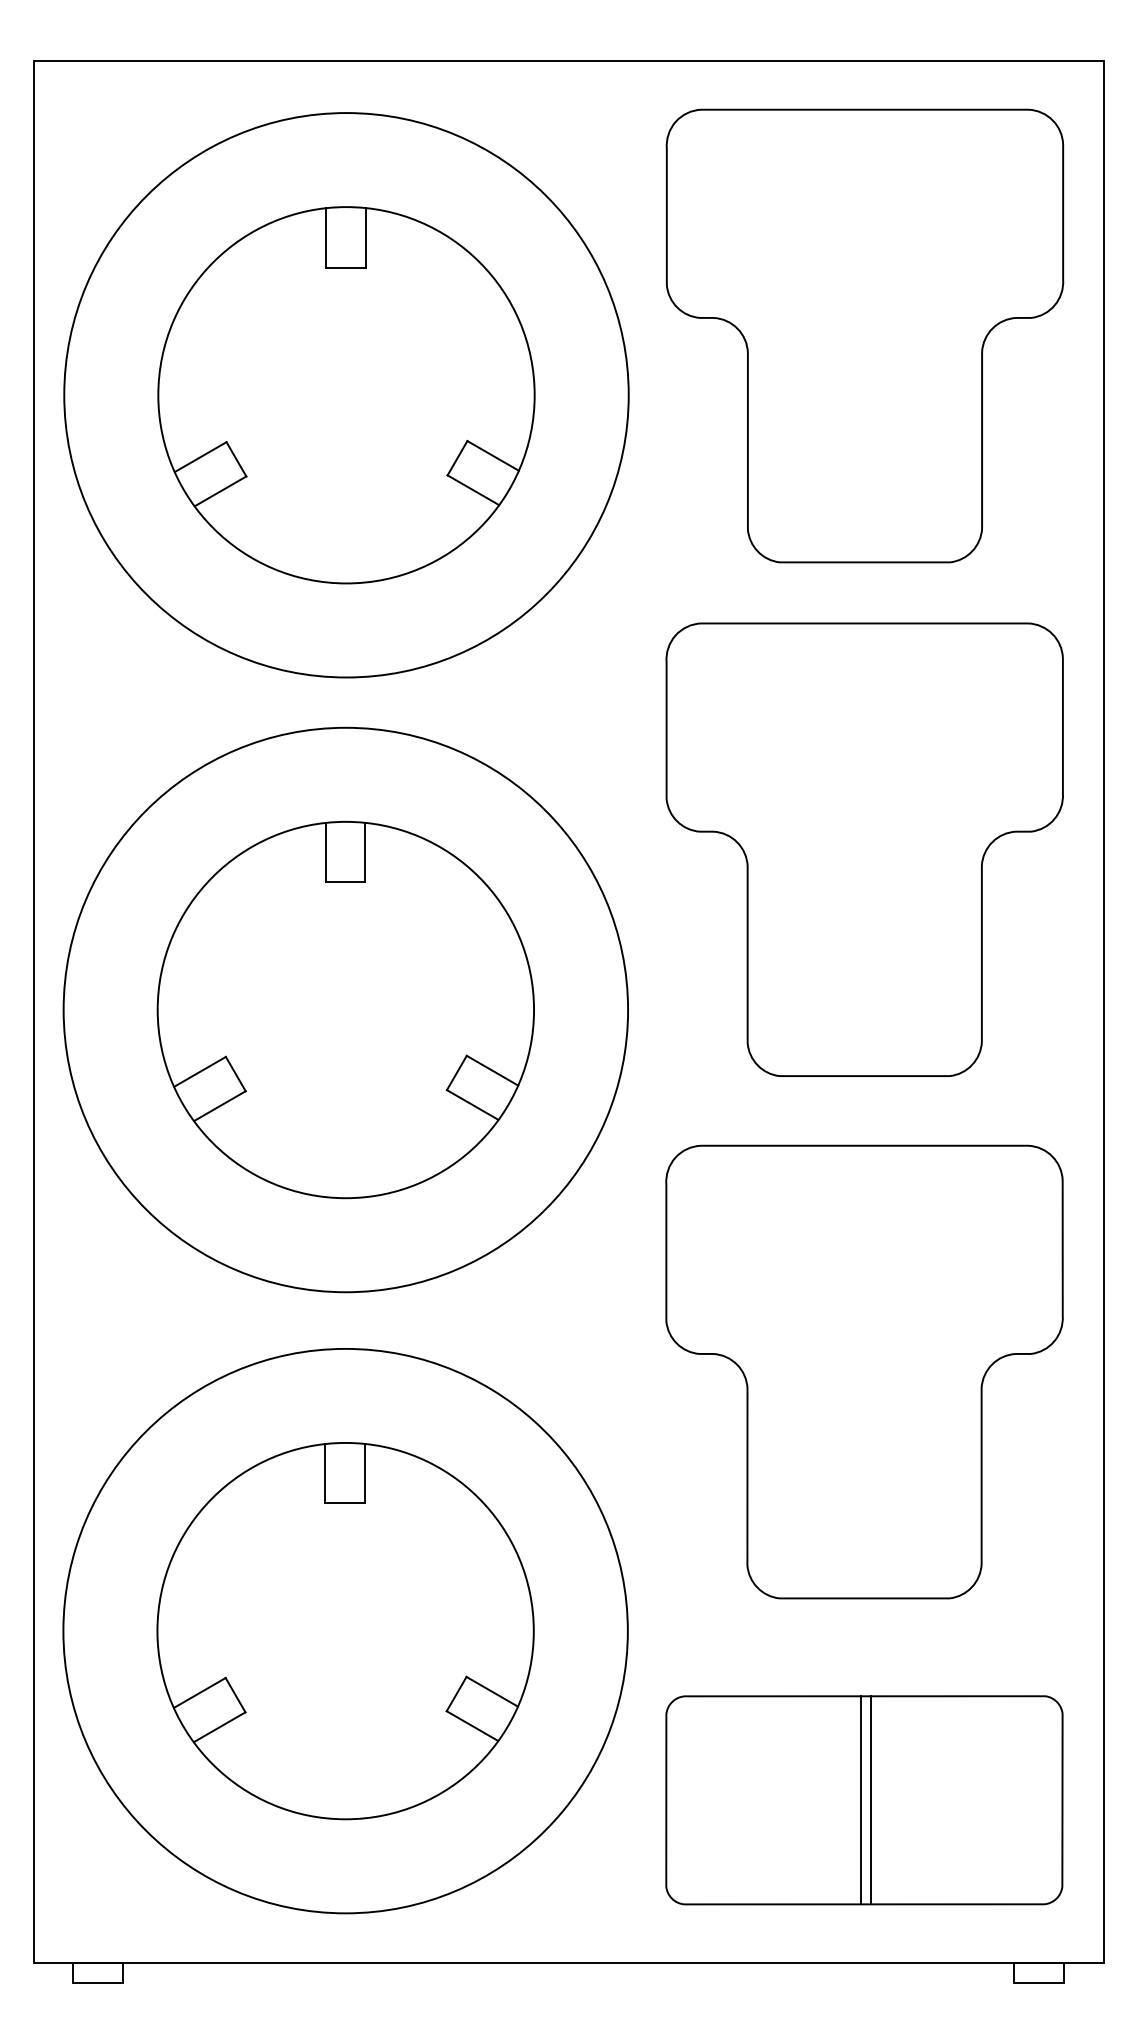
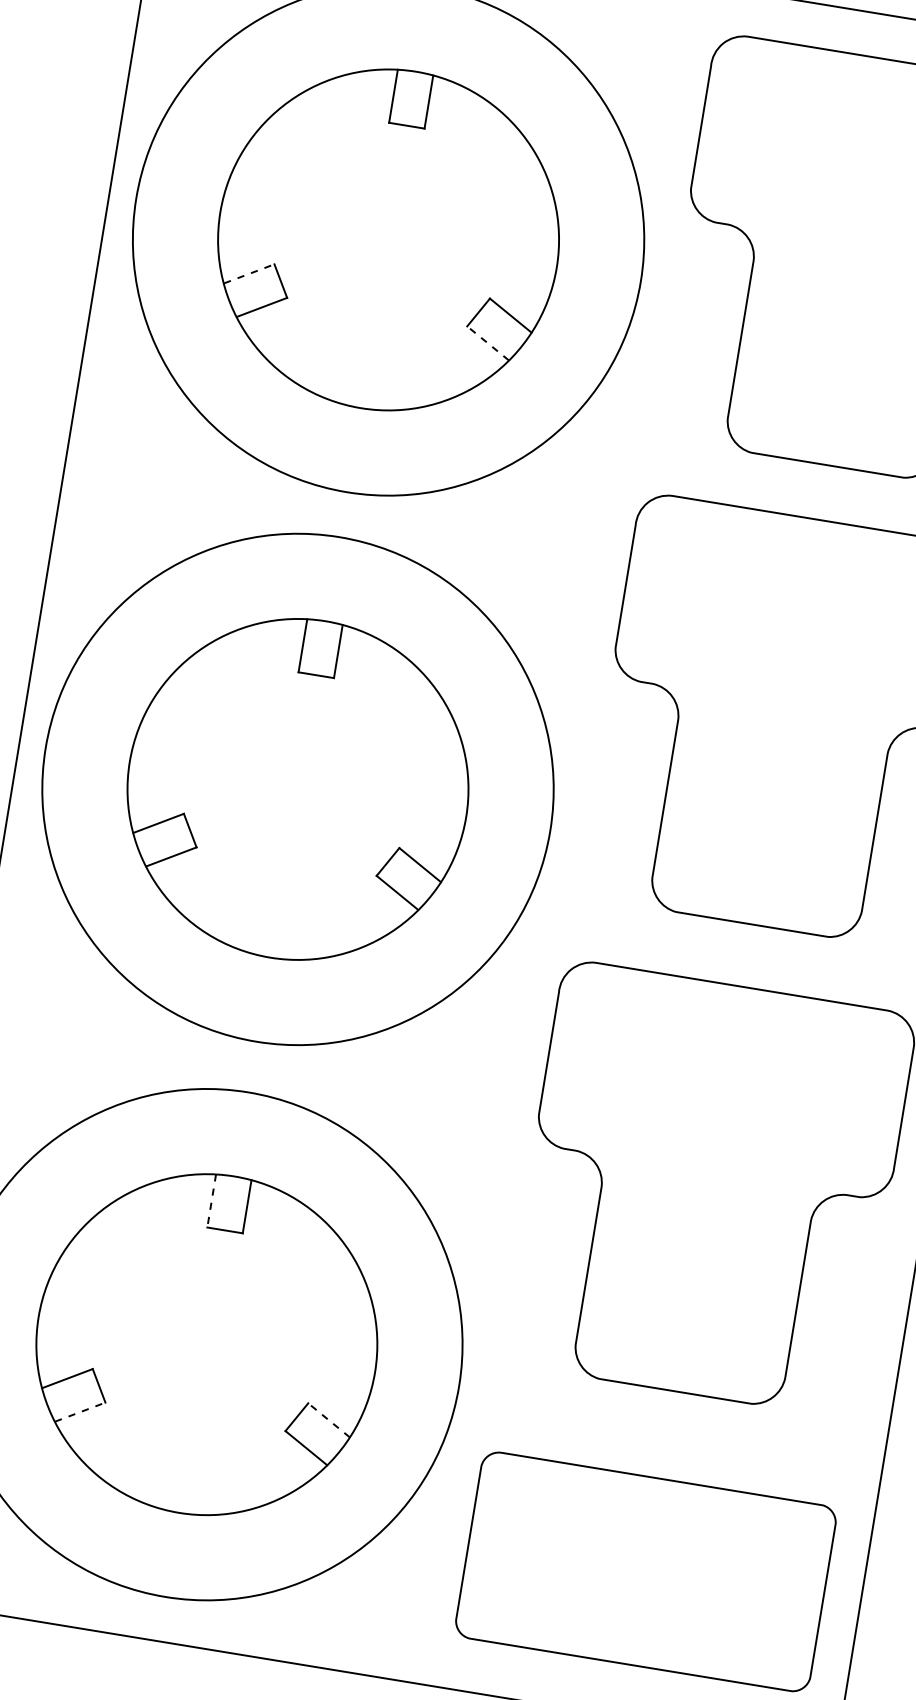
line: (200, 457) -> (248, 274), solid -> dashed
line: (473, 490) -> (488, 343), solid -> dashed
line: (325, 1473) -> (211, 1200), solid -> dashed
line: (492, 1691) -> (329, 1420), solid -> dashed
line: (219, 1727) -> (80, 1412), solid -> dashed
line: (861, 1800) -> (643, 1571), removed
line: (871, 1800) -> (652, 1573), removed

